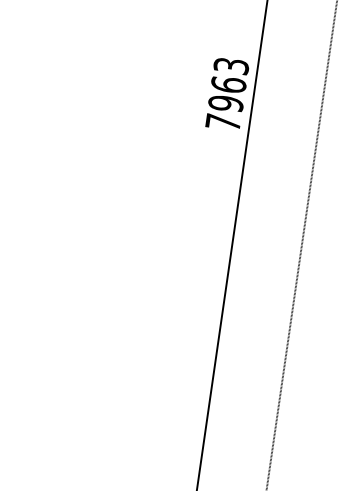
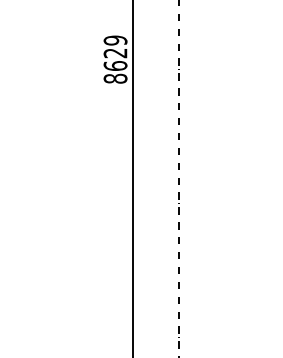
text: (227, 94) -> (115, 59), 7963 -> 8629

